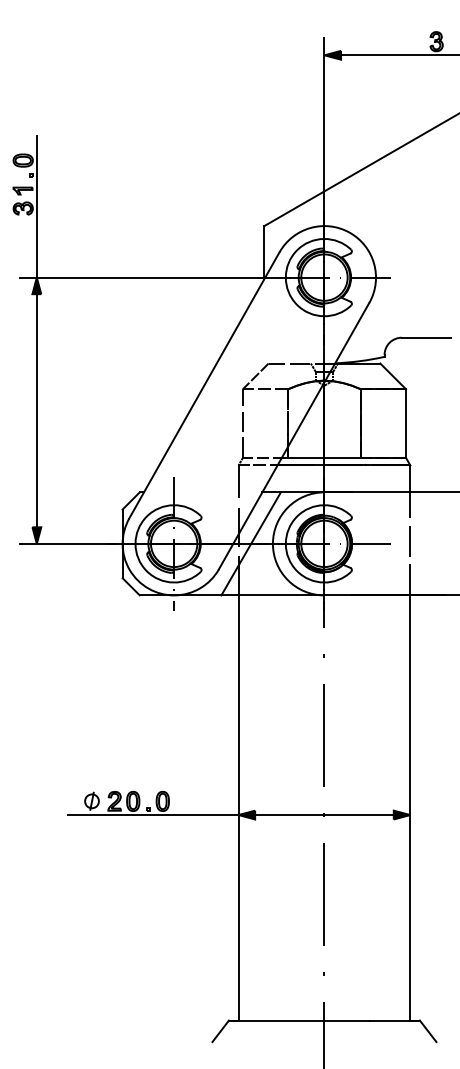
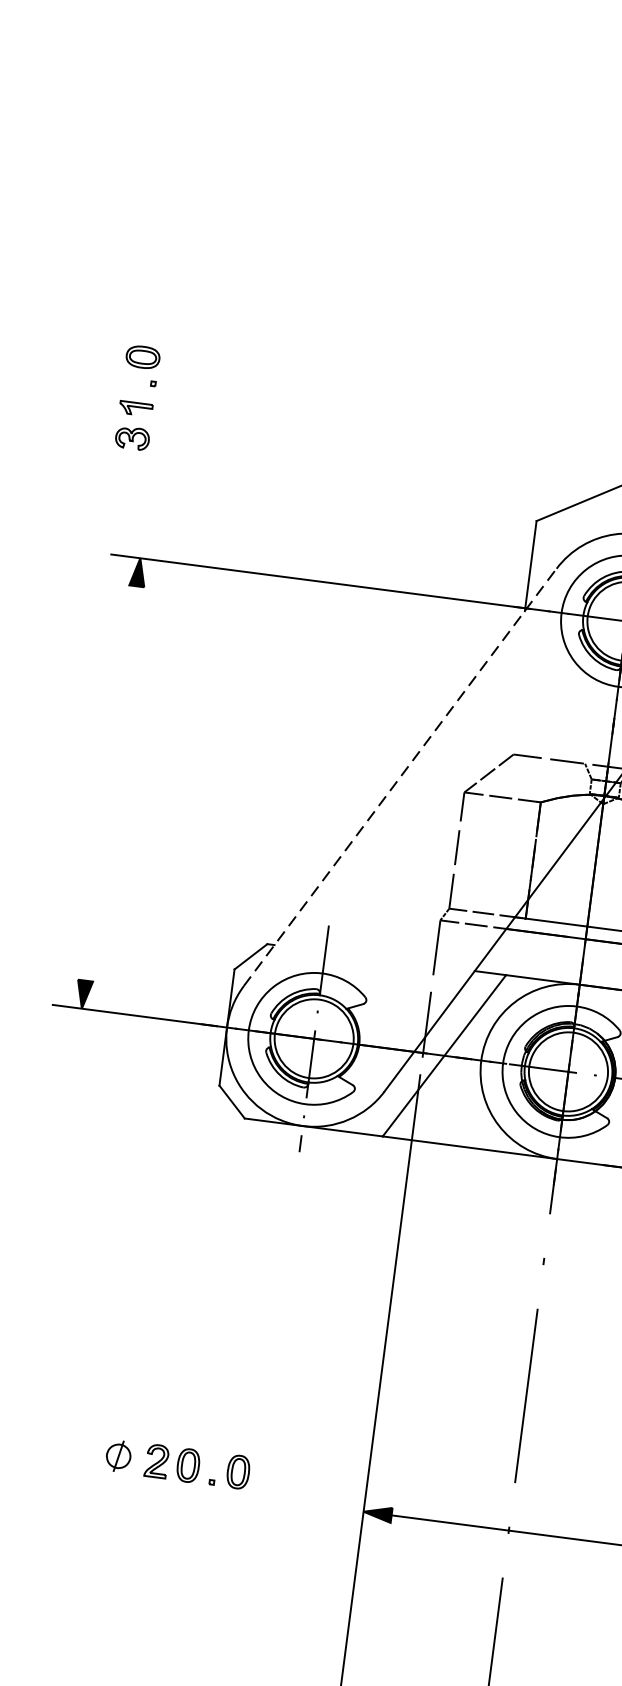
line: (36, 206) -> (155, 437), removed
line: (204, 385) -> (400, 777), solid -> dashed
line: (36, 410) -> (110, 782), removed
line: (152, 815) -> (217, 1493), removed

